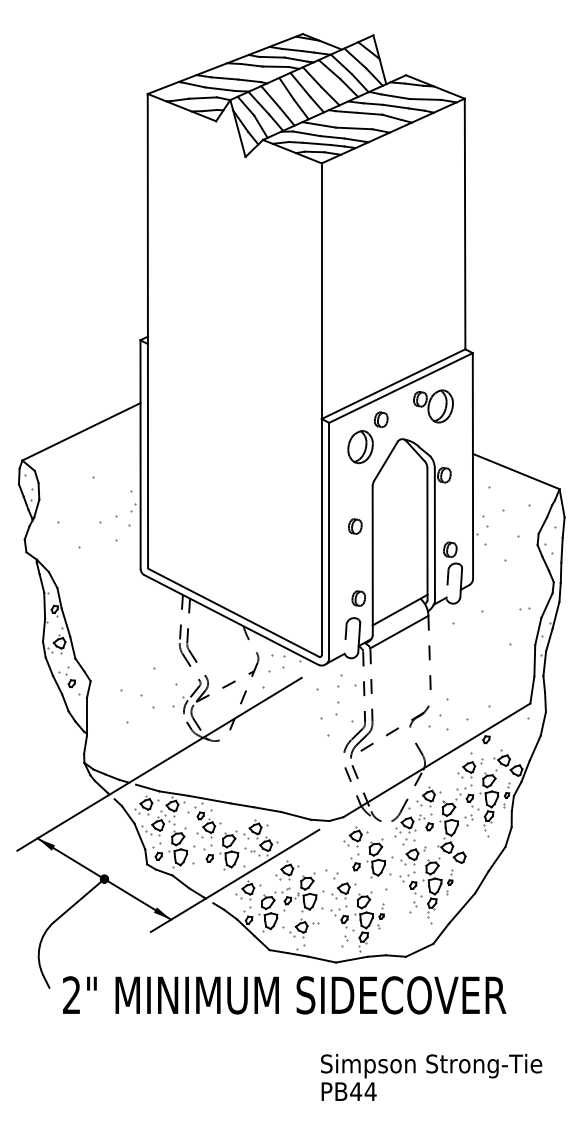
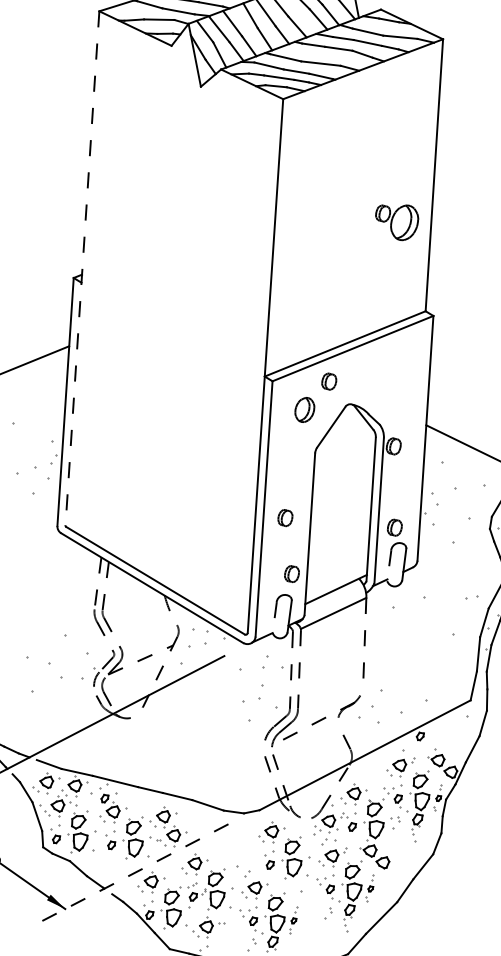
line: (147, 330) -> (82, 267), solid -> dashed
part: (433, 406) -> (396, 222), moved
part: (360, 447) -> (304, 410), size x0.7
part: (355, 526) -> (285, 518), moved
line: (235, 880) -> (137, 871), solid -> dashed

